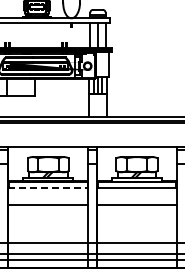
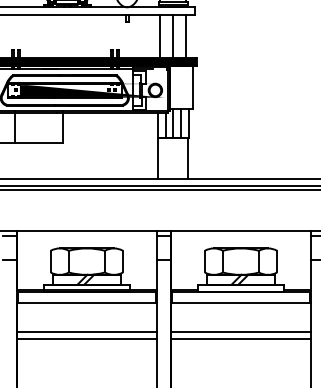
line: (48, 188) -> (87, 303), dashed -> solid
line: (48, 209) -> (87, 339), added
line: (136, 209) -> (240, 339), added

